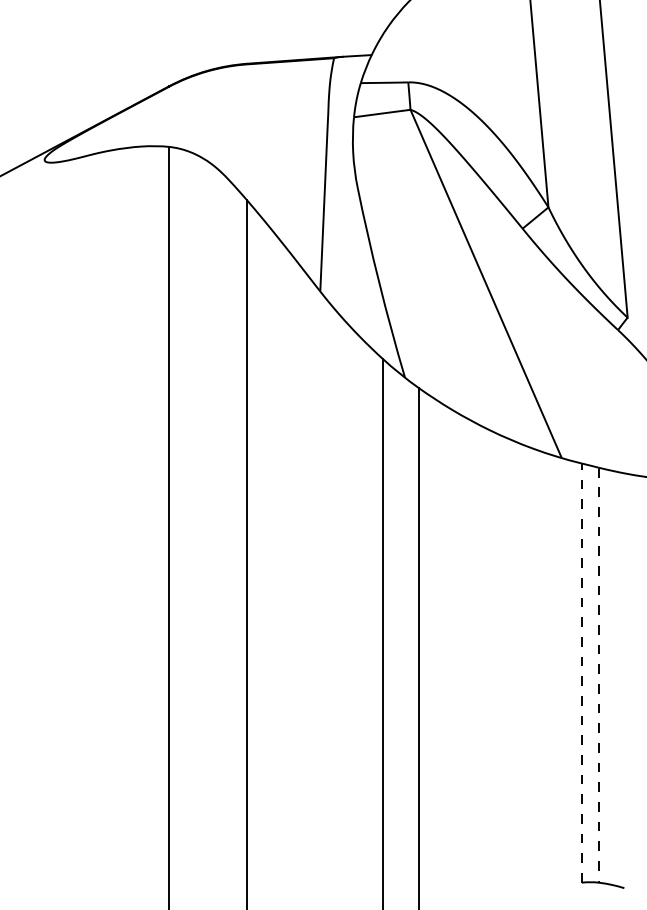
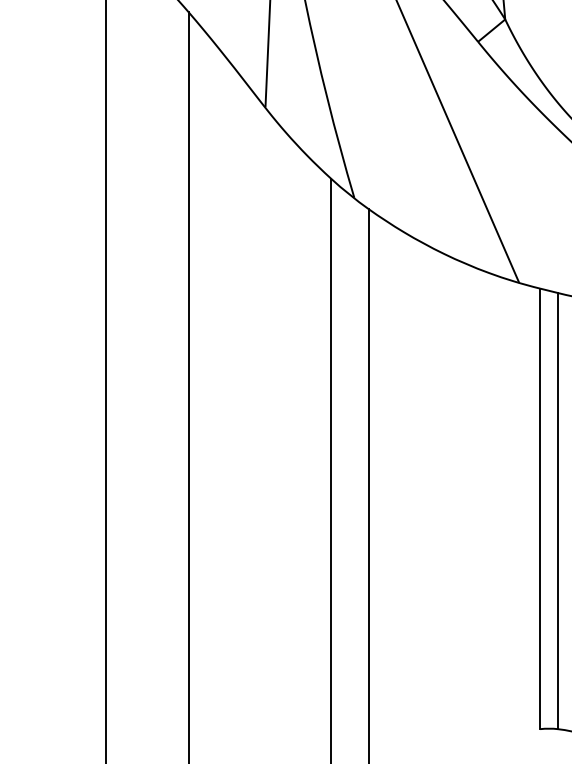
line: (581, 673) -> (539, 509), dashed -> solid
line: (598, 675) -> (557, 511), dashed -> solid

